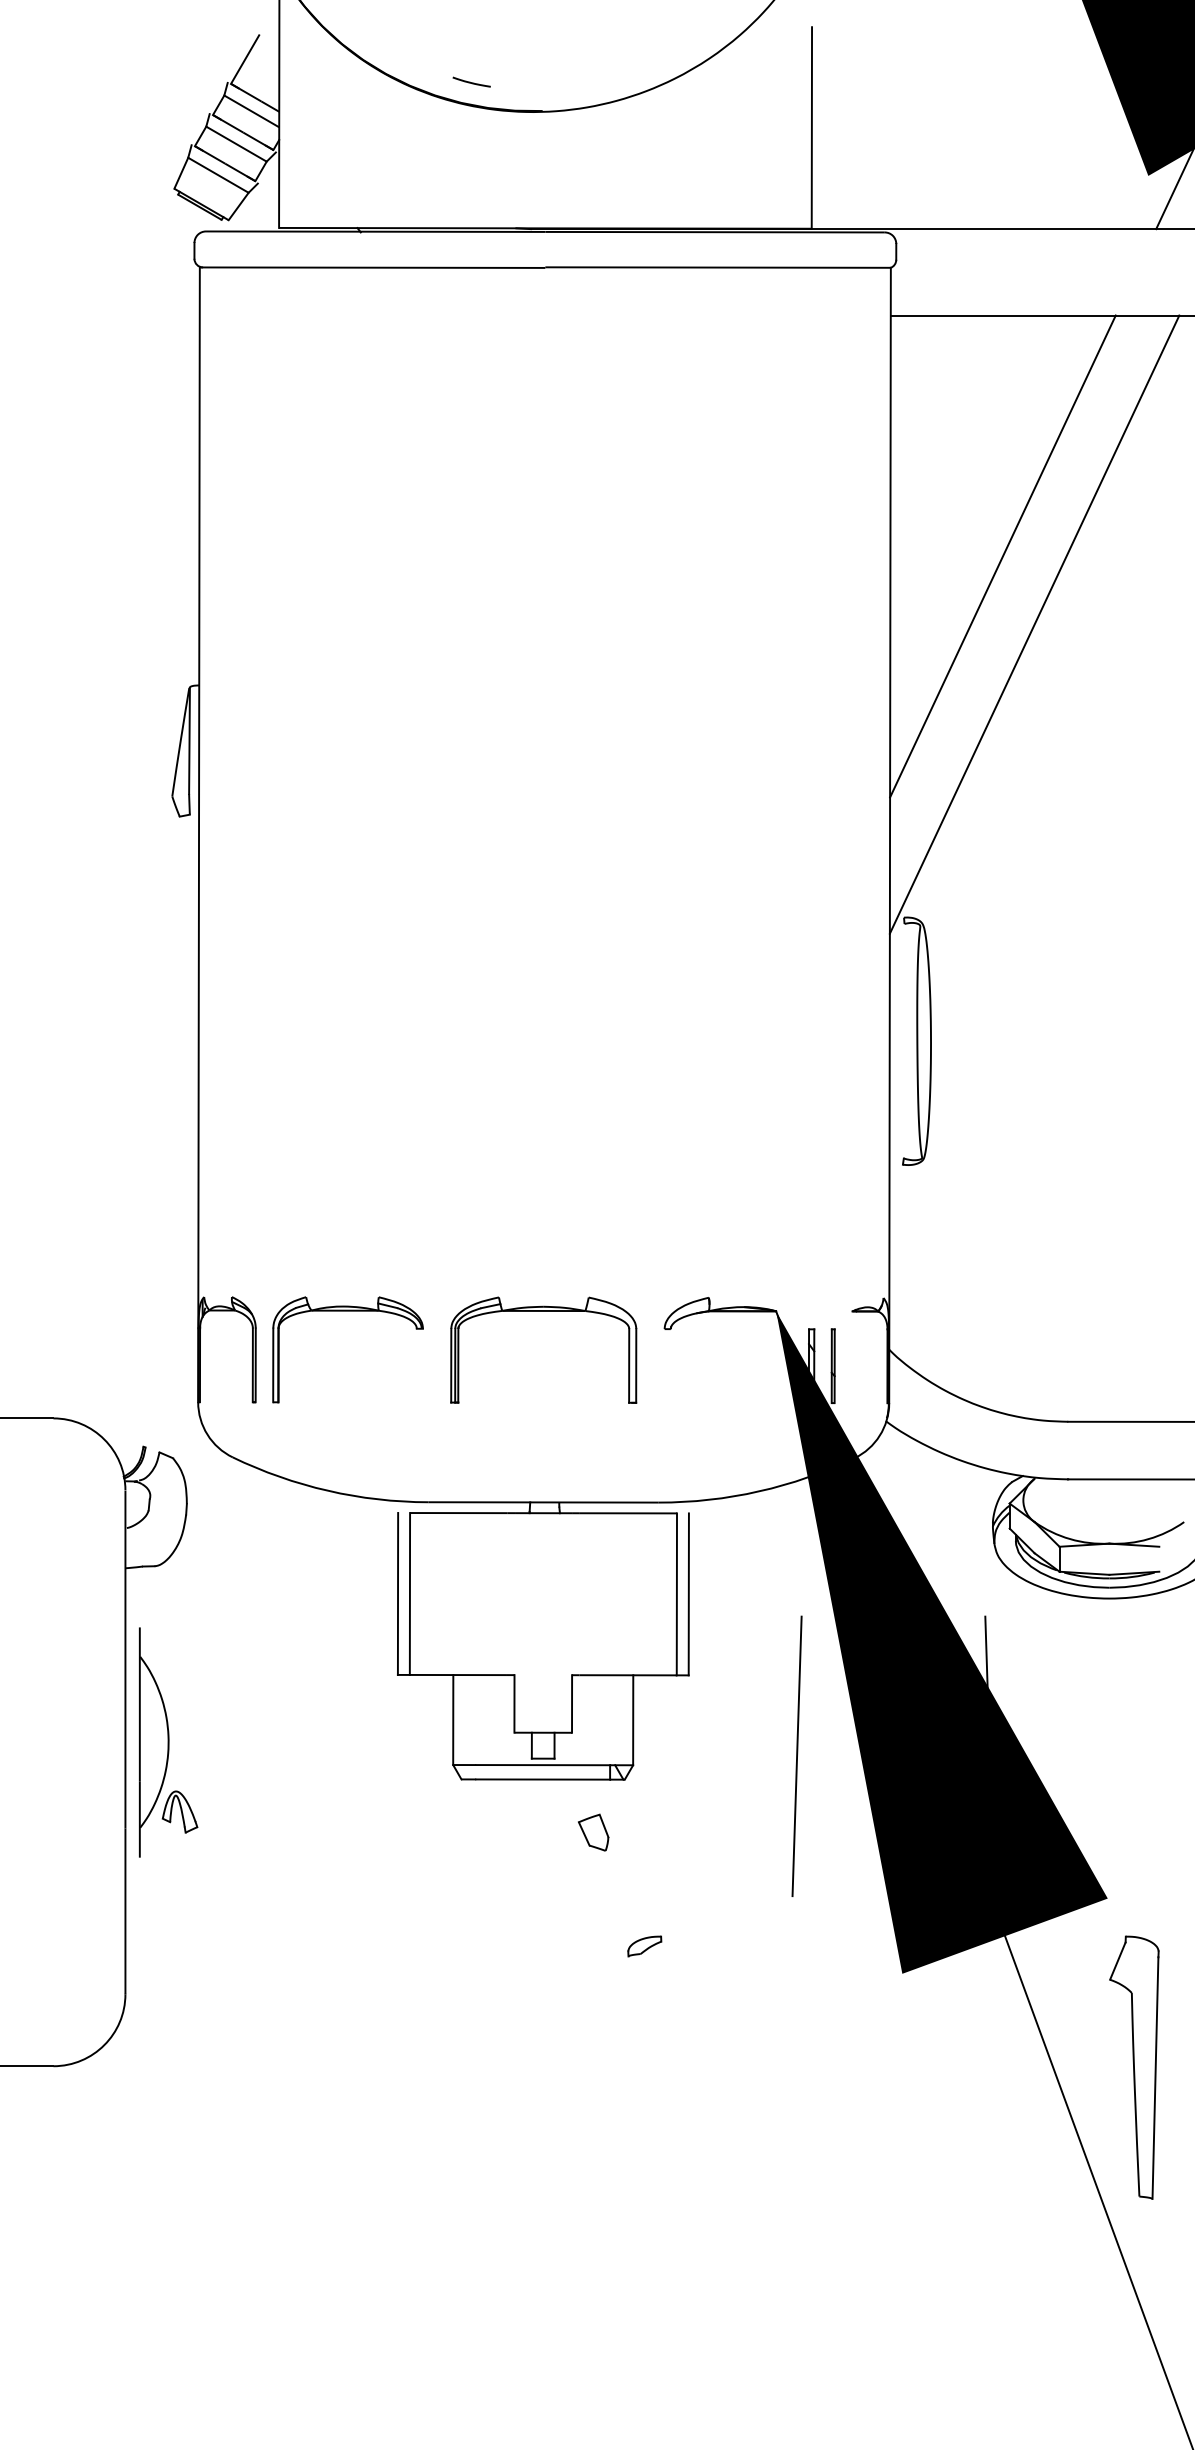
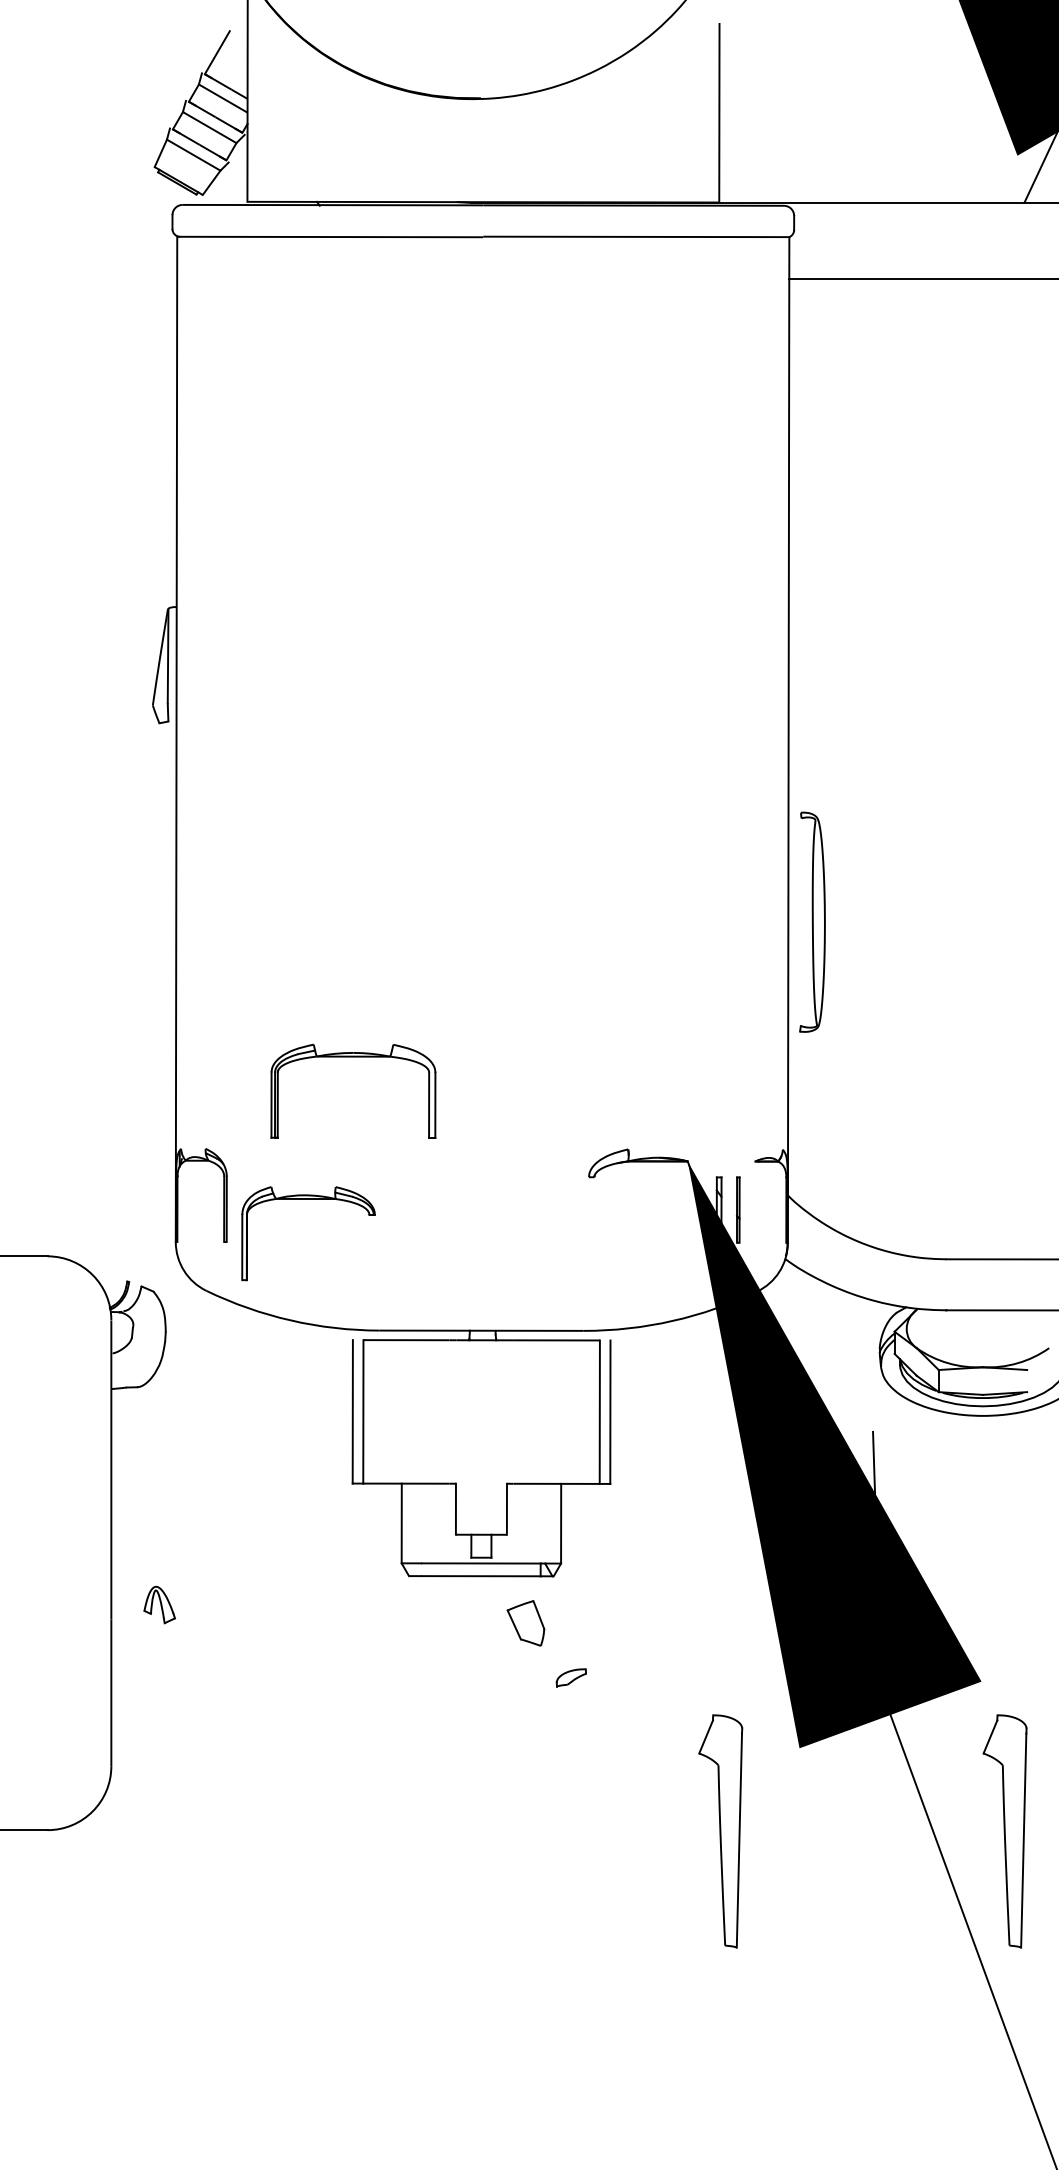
line: (470, 81) -> (417, 72), removed
line: (1002, 556) -> (888, 492), removed
line: (1034, 624) -> (916, 553), removed
part: (347, 1311) -> (308, 1199), moved
part: (543, 1311) -> (353, 1057), moved
part: (154, 1742) -> (137, 1543), removed
line: (796, 1756) -> (705, 1555), removed
part: (593, 1832) -> (525, 1623), size x1.4
part: (644, 1946) -> (571, 1678), moved
part: (813, 2067) -> (720, 1831), added

